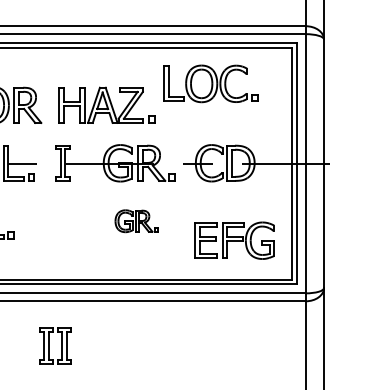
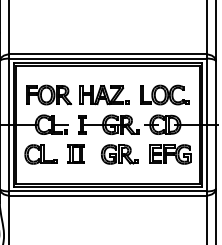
part: (209, 82) -> (164, 94), moved
part: (135, 221) -> (119, 154), size x1.67
part: (235, 240) -> (170, 154), moved
part: (53, 344) -> (75, 153), moved

